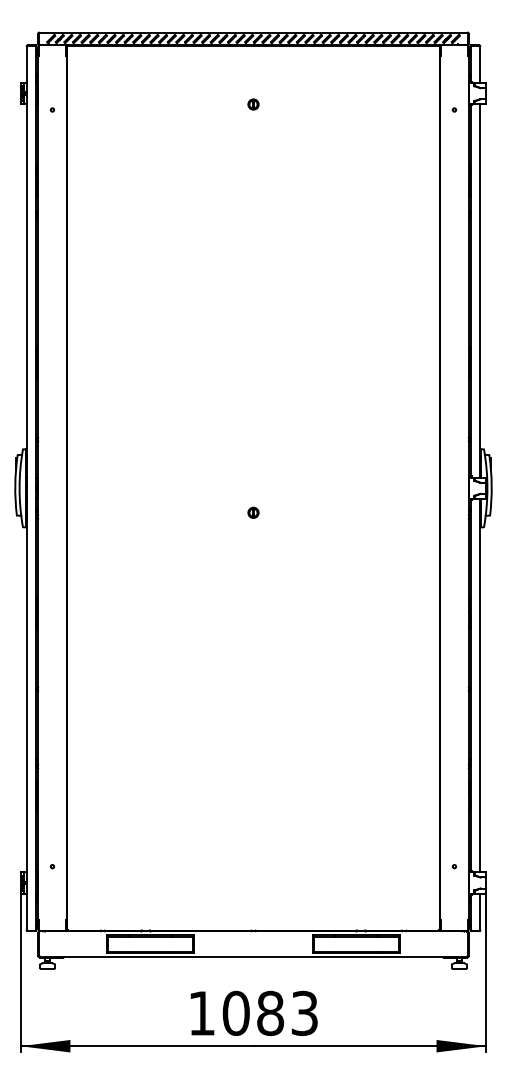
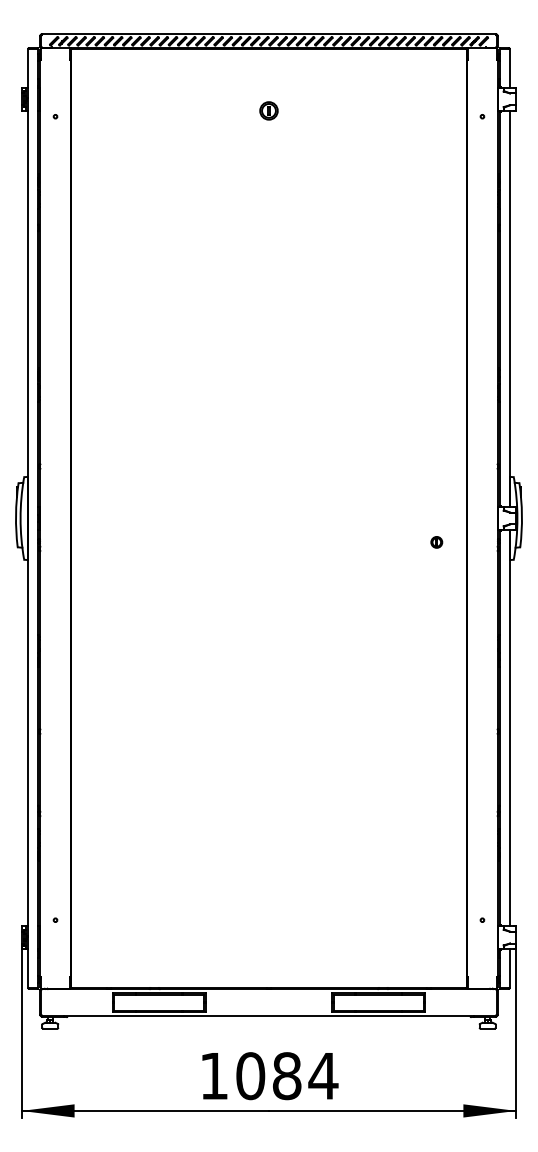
part: (253, 104) -> (269, 110), size x1.6
part: (253, 512) -> (436, 542), moved
text: (304, 1013) -> (323, 1076), 1083 -> 1084

